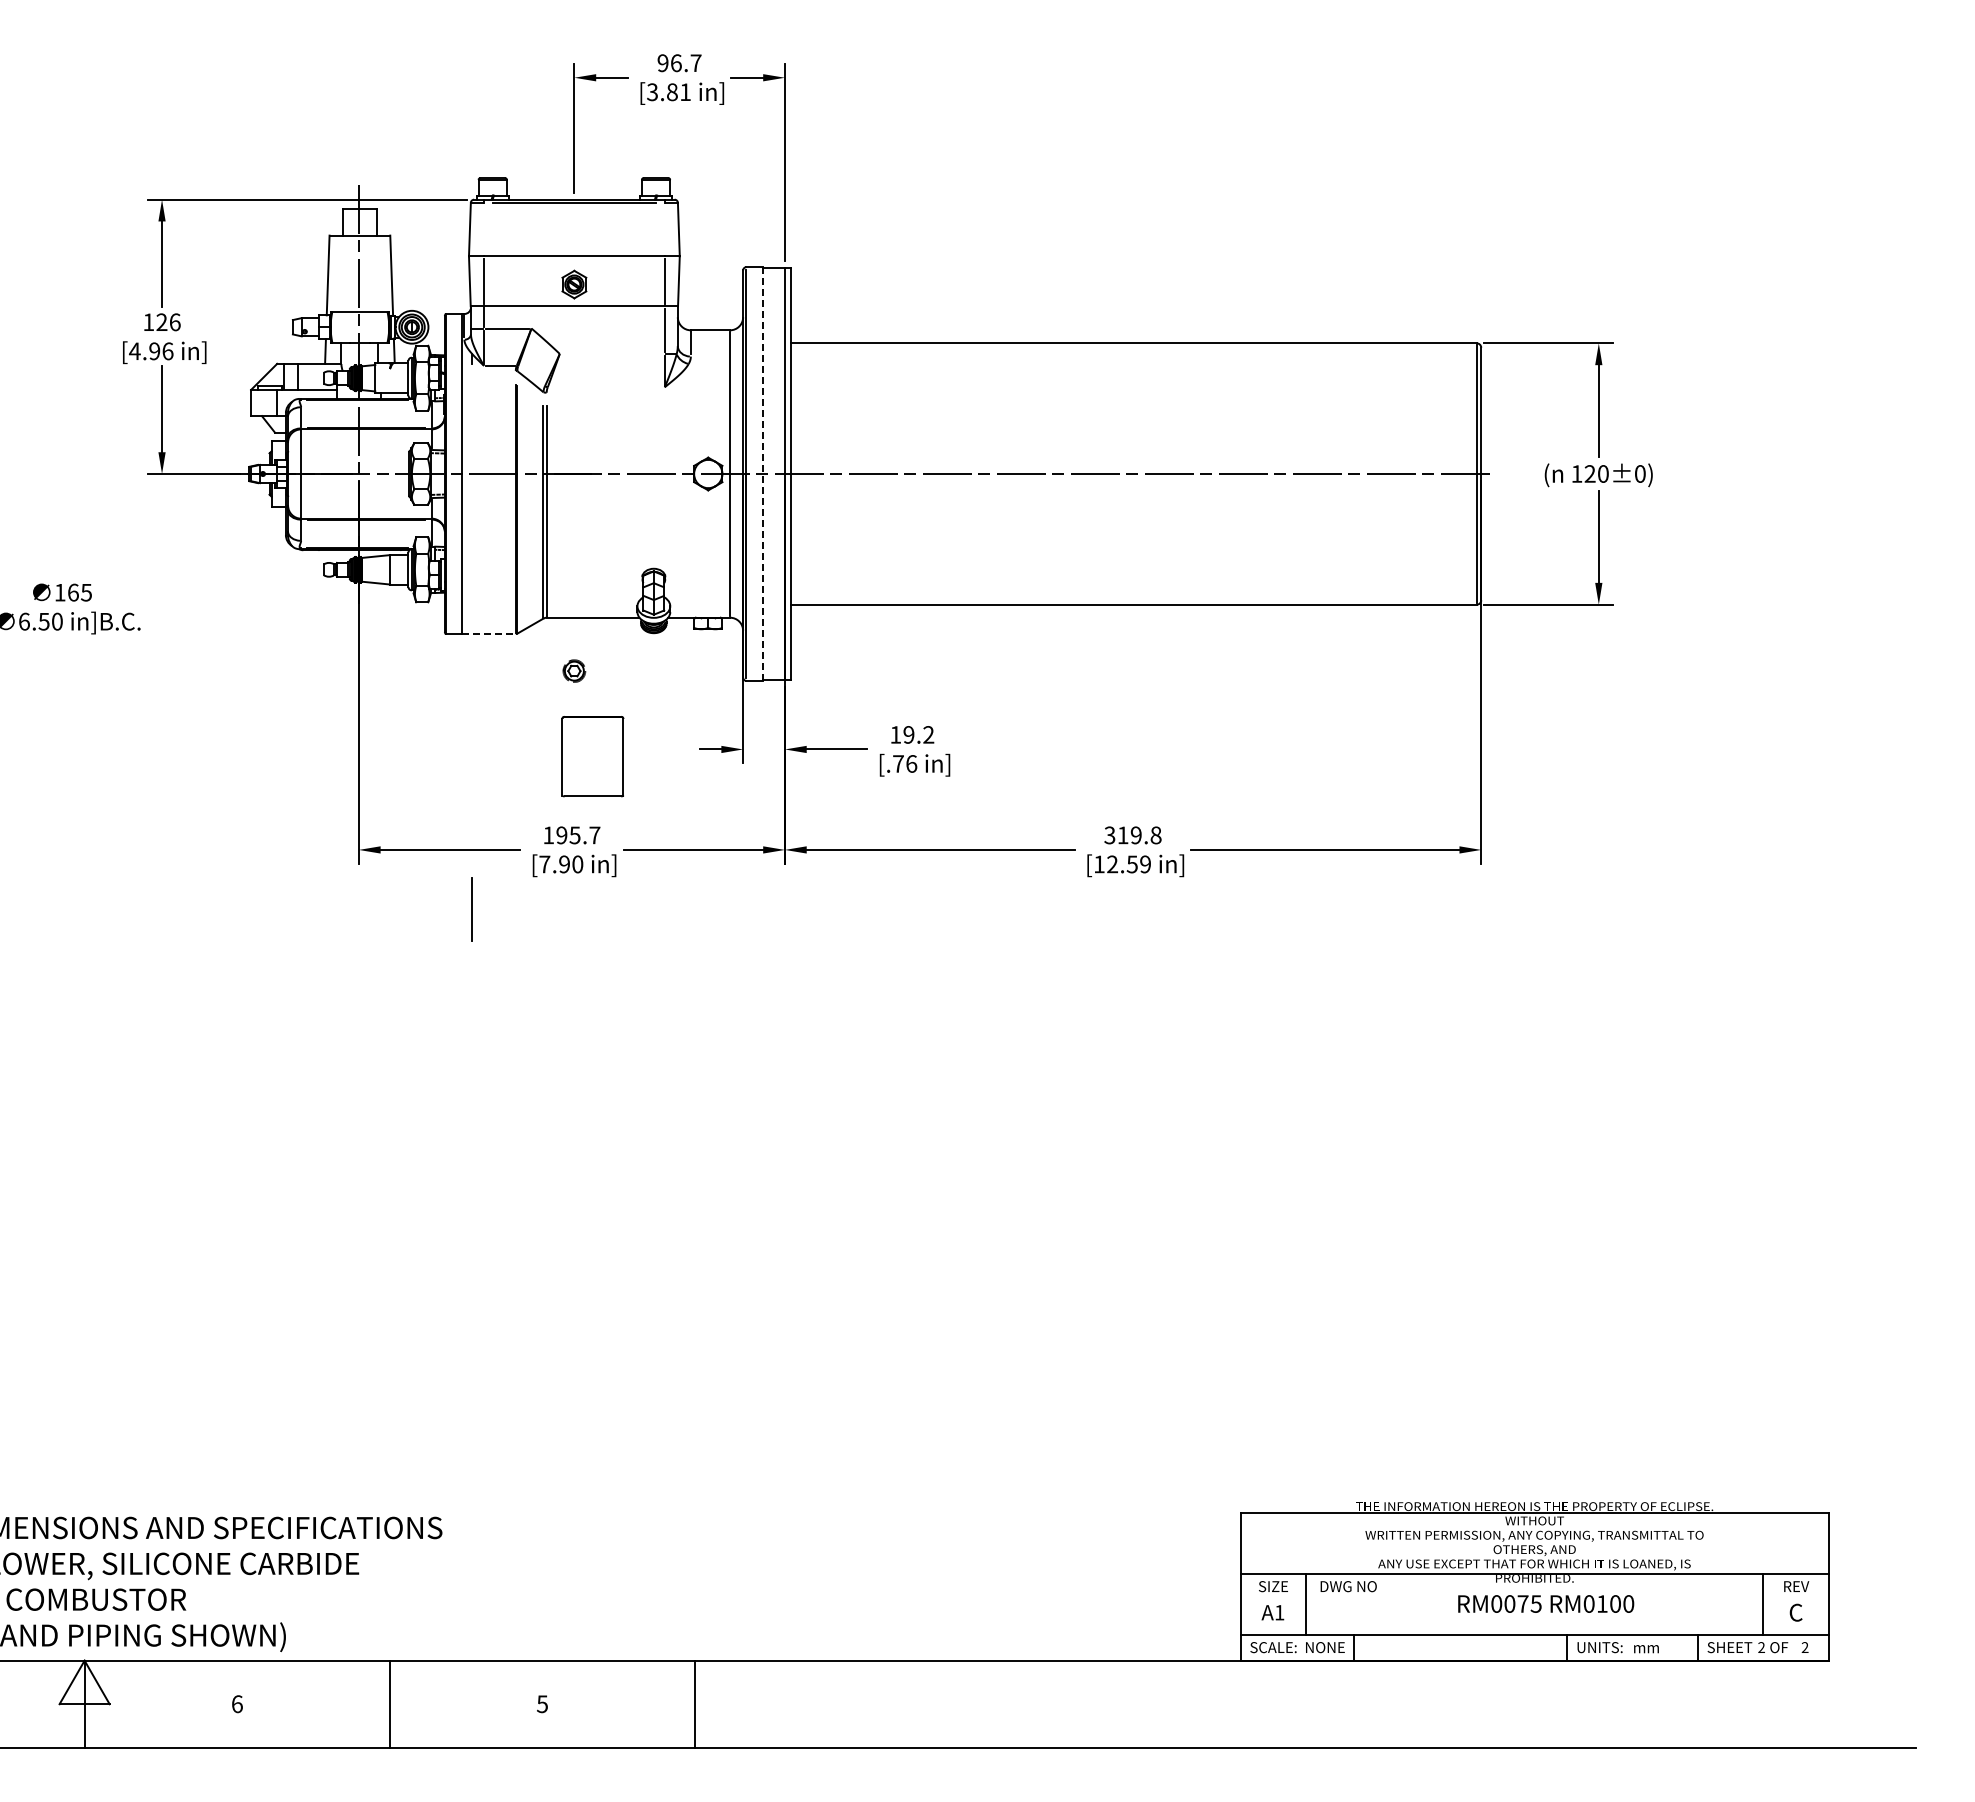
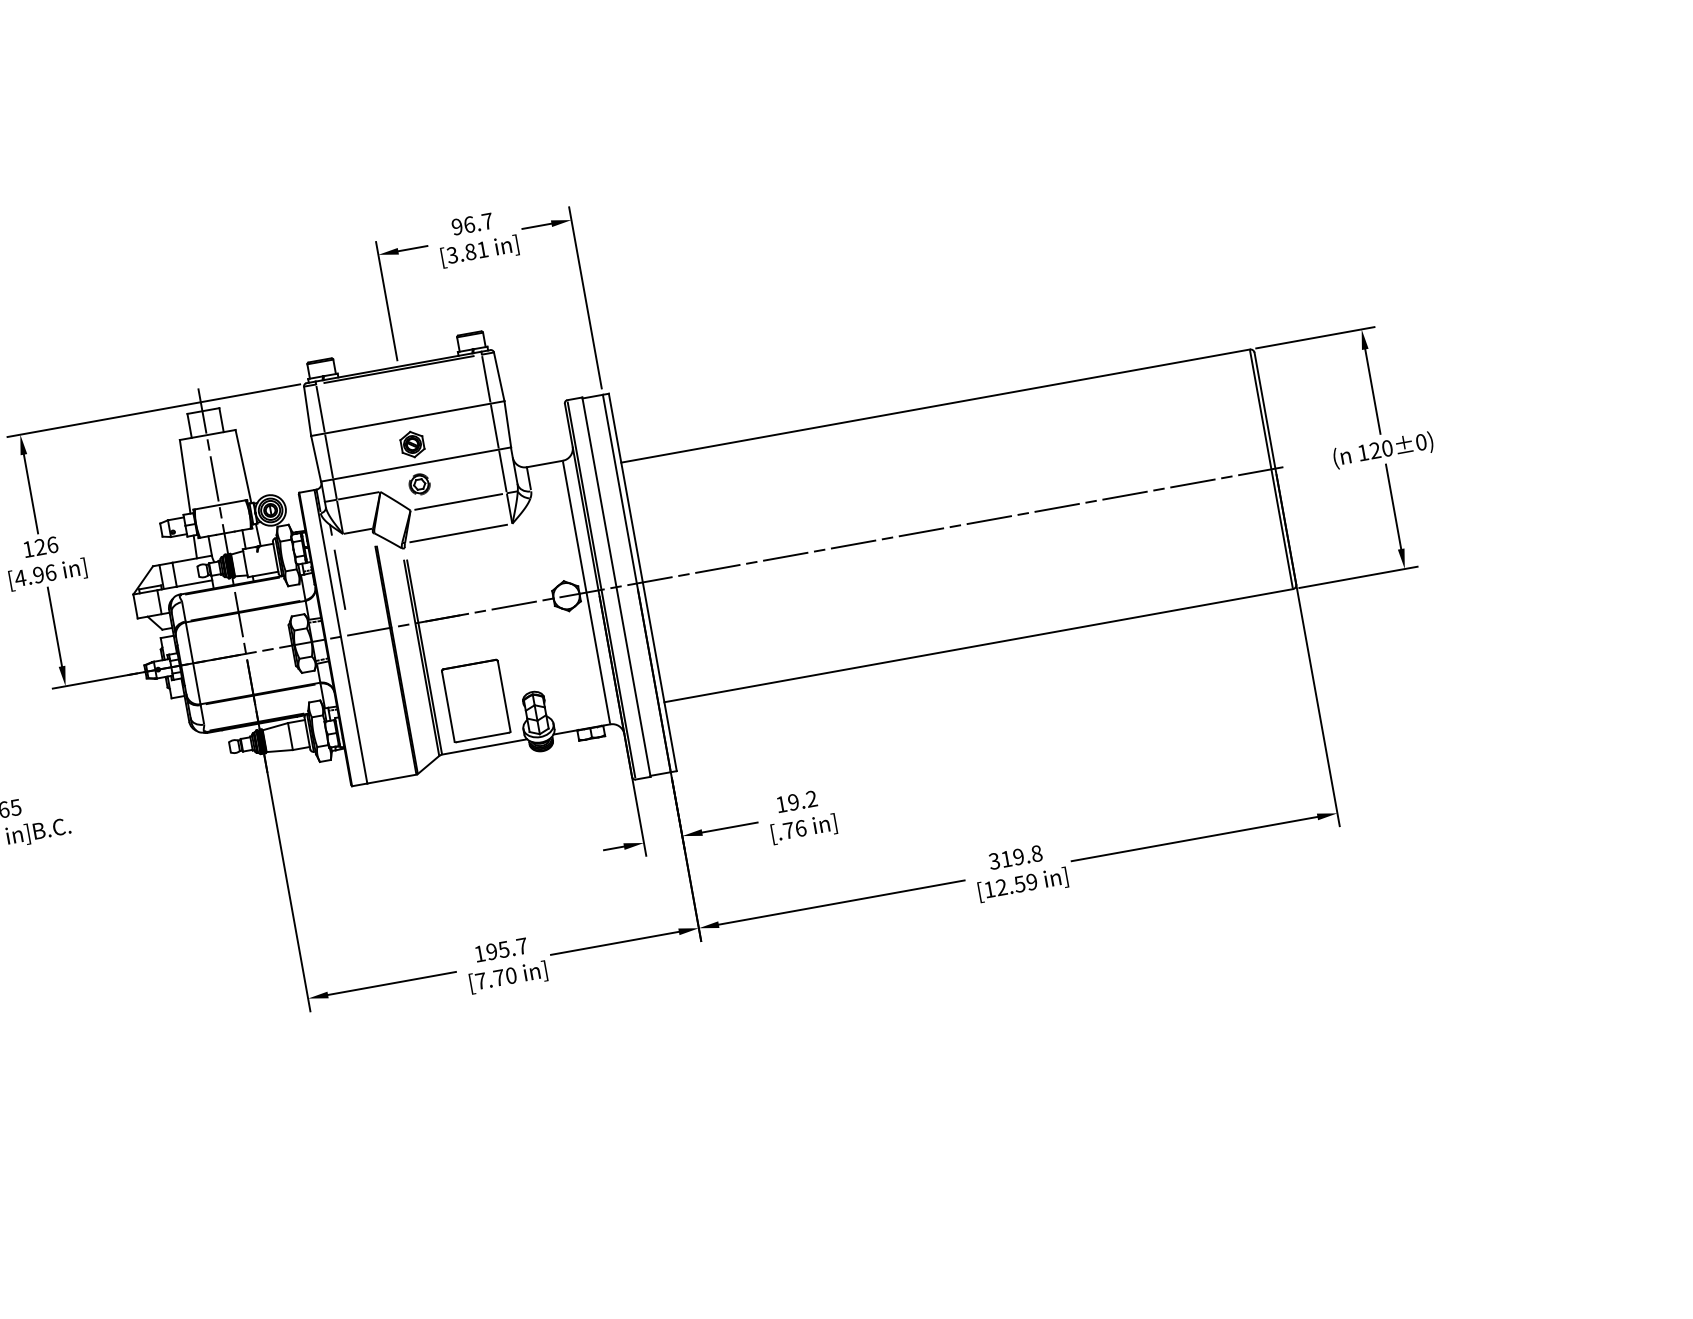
line: (484, 229) -> (320, 408), added
line: (664, 229) -> (486, 379), added
line: (612, 353) -> (458, 501), added
line: (605, 387) -> (458, 533), added
line: (762, 474) -> (616, 587), dashed -> solid
line: (489, 634) -> (392, 779), dashed -> solid
part: (574, 670) -> (419, 483), moved
part: (592, 756) -> (475, 700), moved
text: (564, 864) -> (499, 977), [7.90 -> [7.70
line: (471, 909) -> (339, 579), moved

